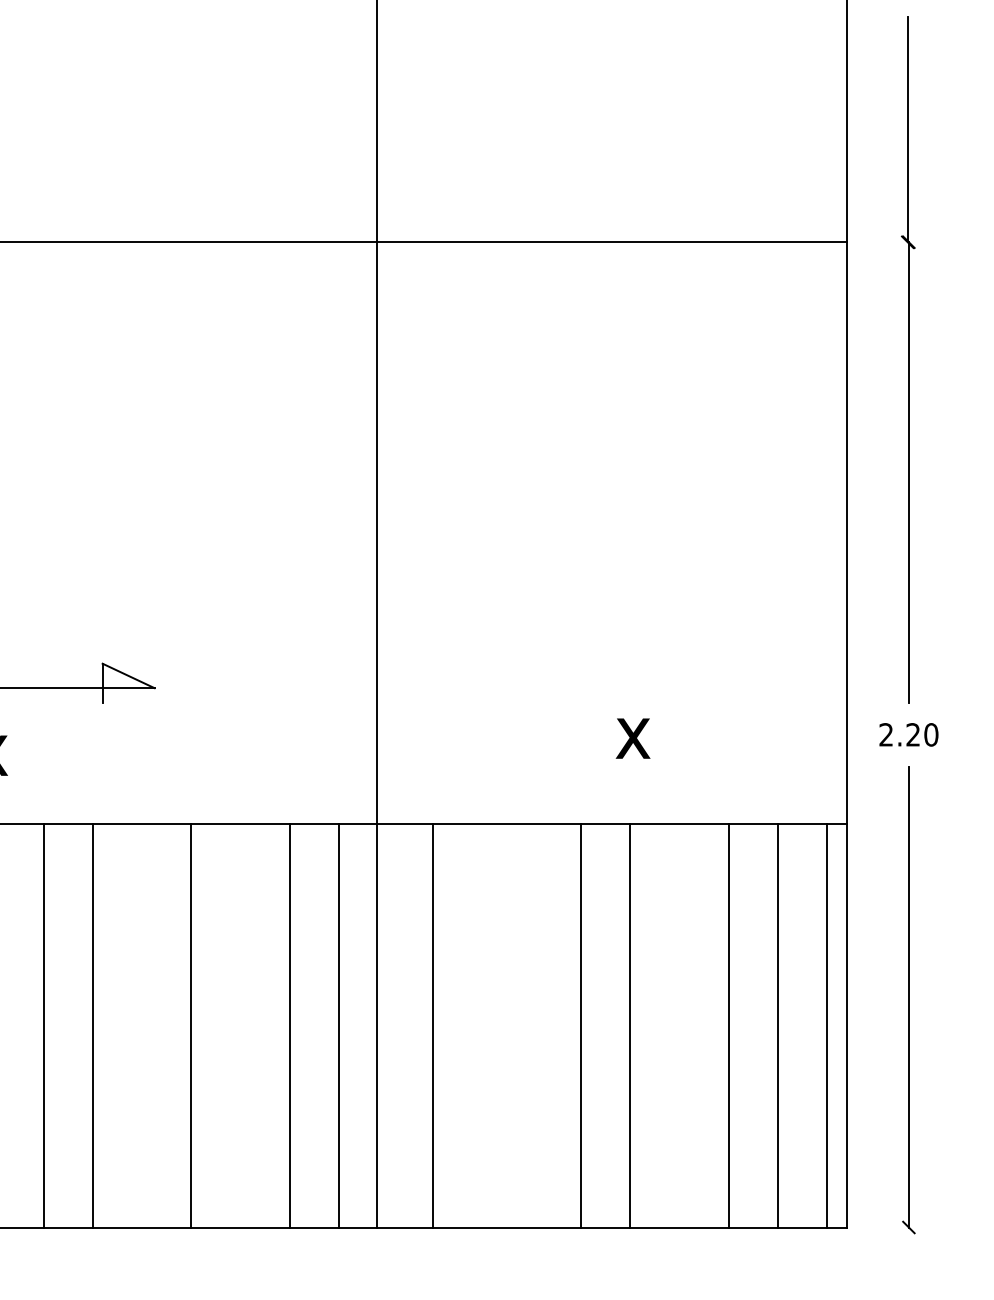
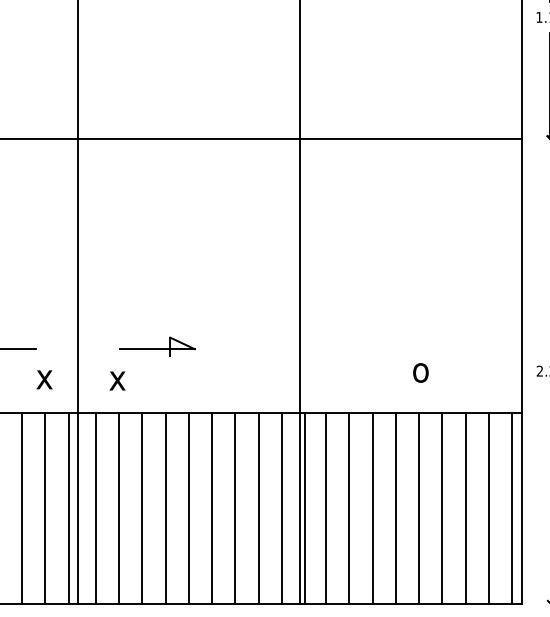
text: (633, 737) -> (420, 372), x -> o
line: (141, 1025) -> (188, 508), added
line: (240, 1025) -> (235, 508), added
line: (389, 1025) -> (305, 508), added
line: (482, 1025) -> (349, 508), added
line: (531, 1025) -> (372, 508), added
line: (679, 1025) -> (442, 508), added

